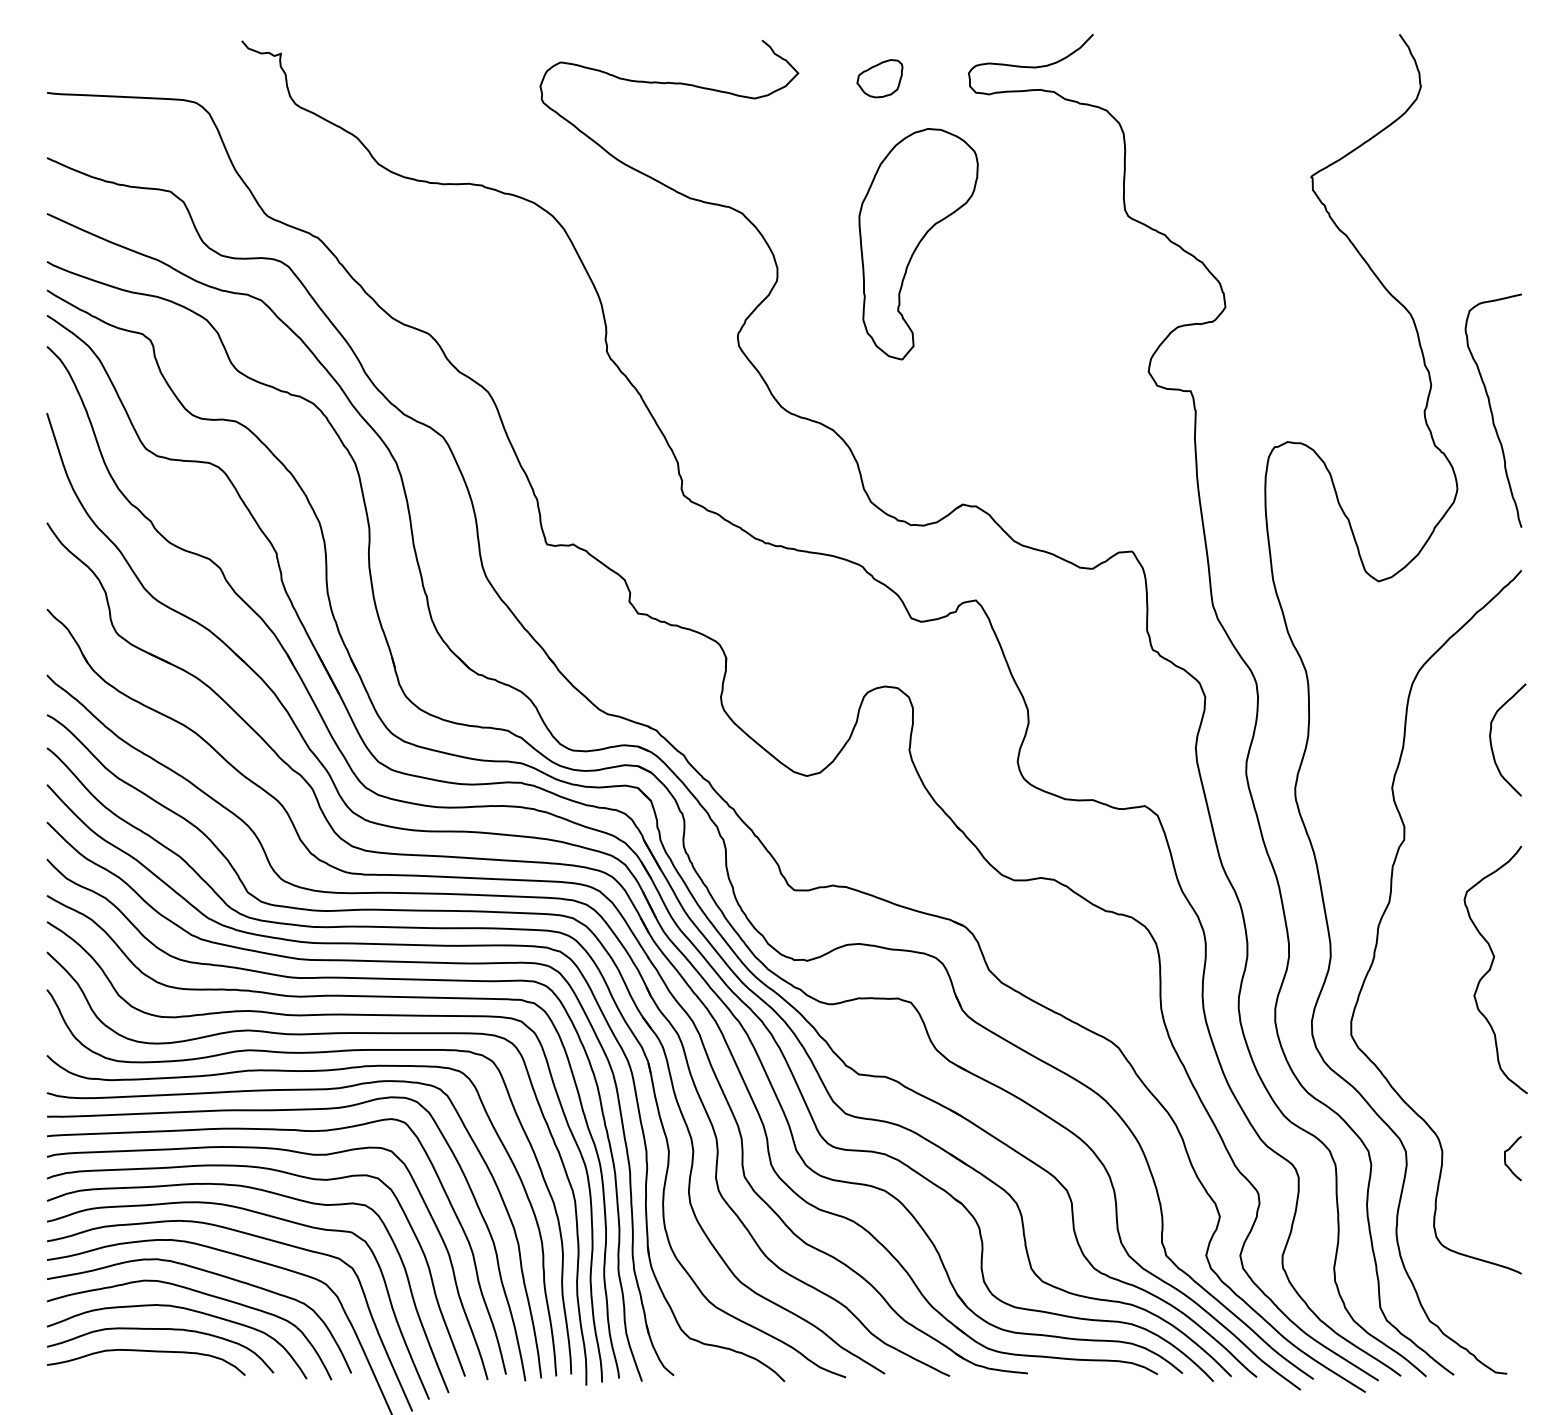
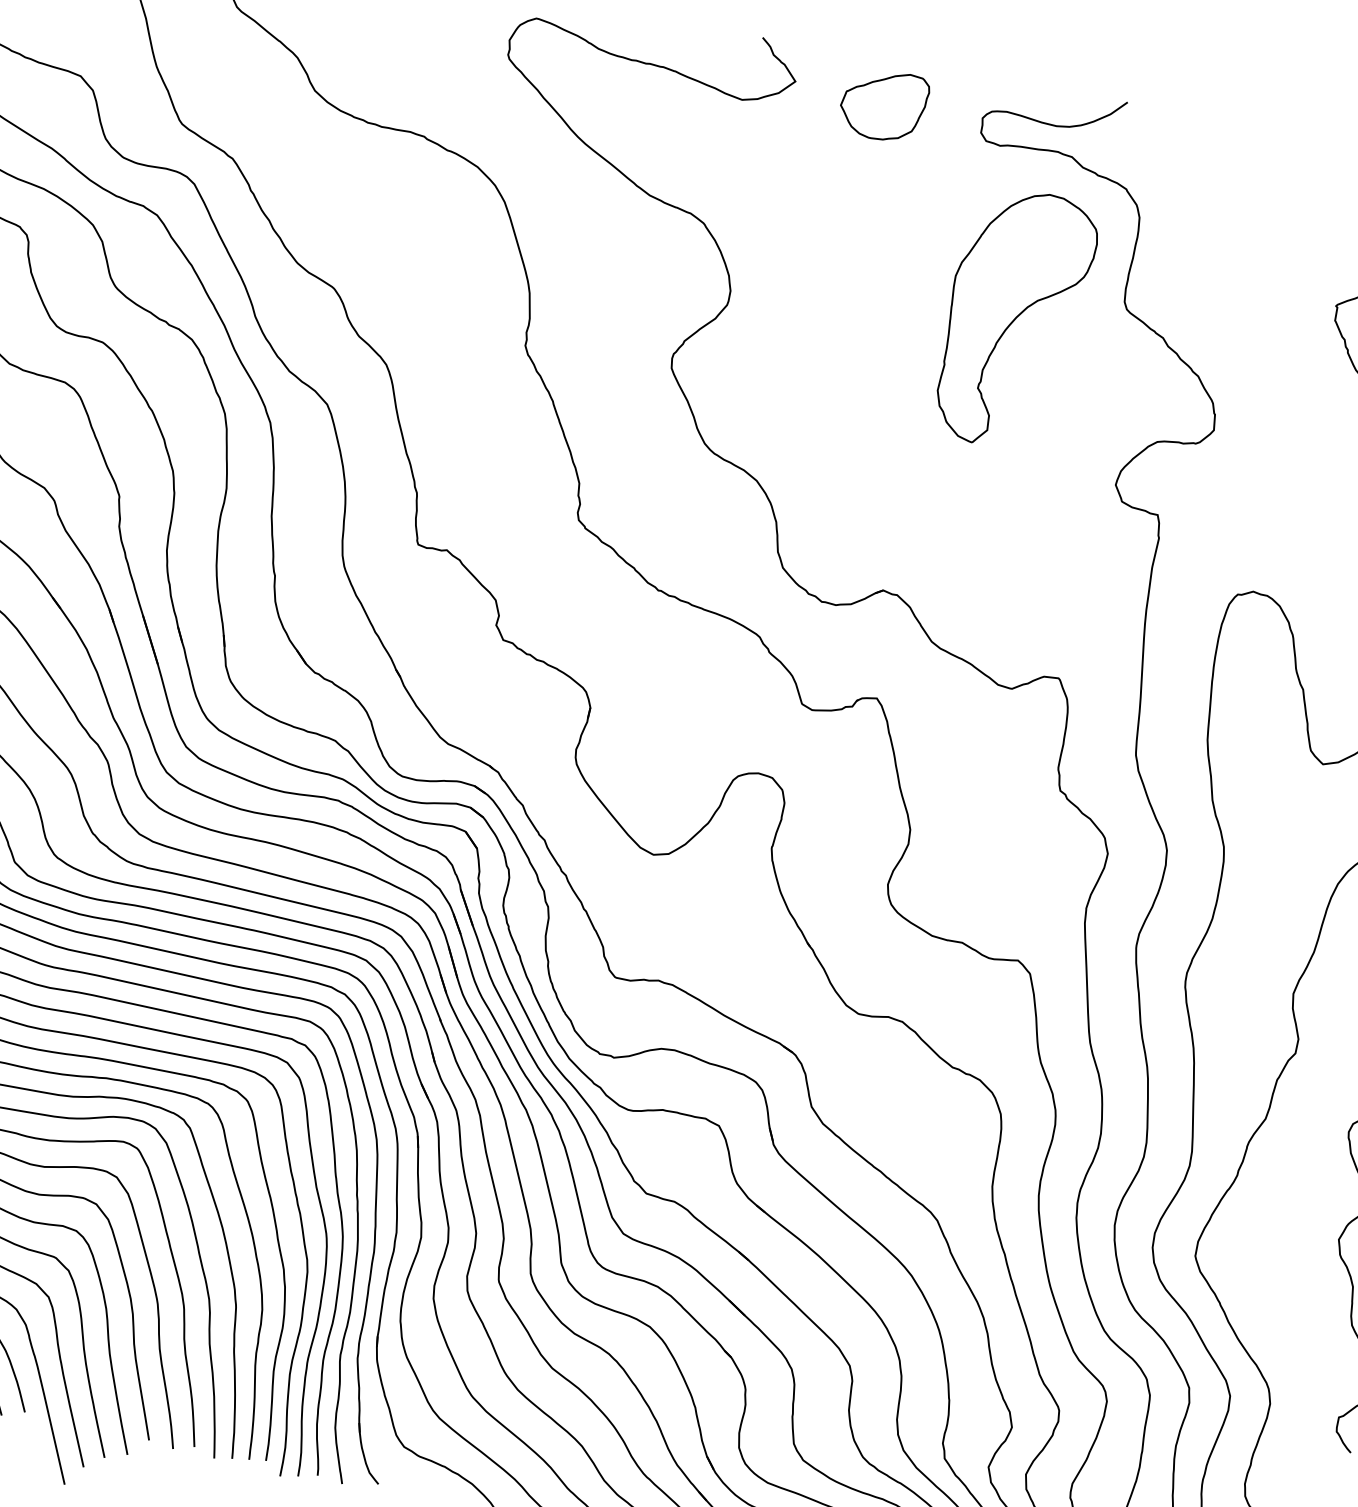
part: (879, 78) -> (883, 104), size x1.67
part: (918, 244) -> (1014, 319), moved

